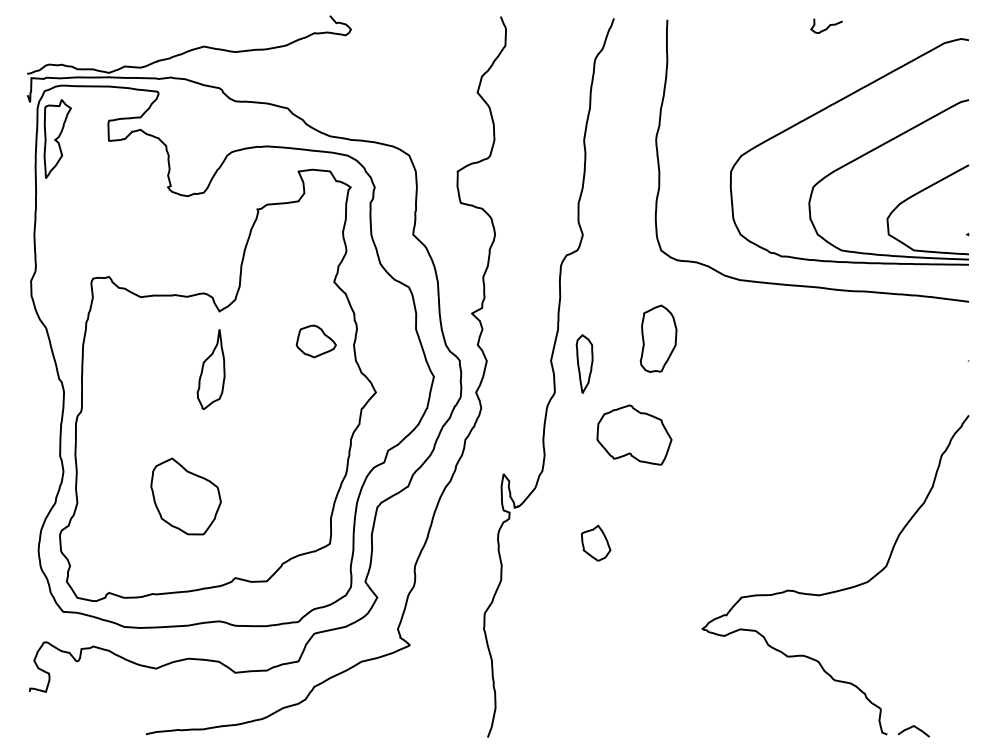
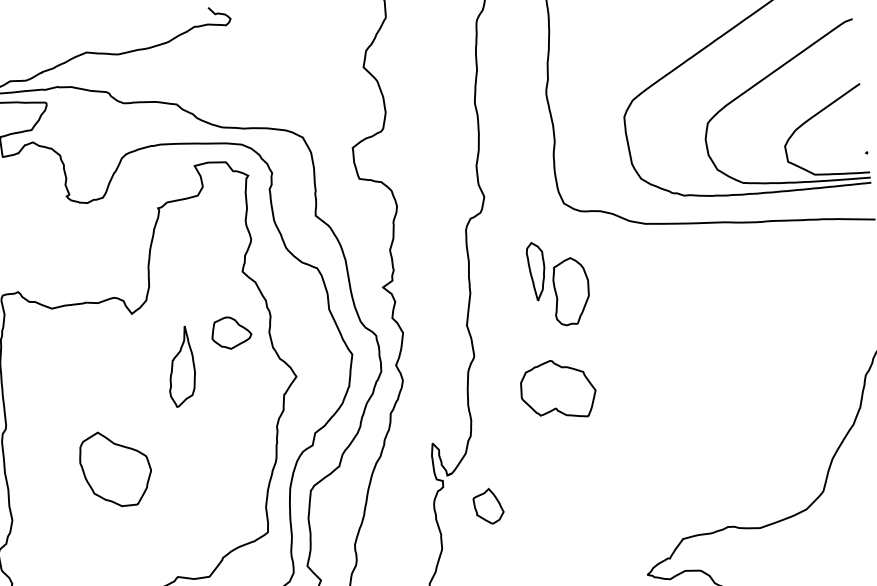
part: (584, 363) -> (536, 270), moved
part: (210, 369) -> (180, 366), moved
part: (185, 496) -> (115, 468), moved
part: (596, 542) -> (488, 505), moved

